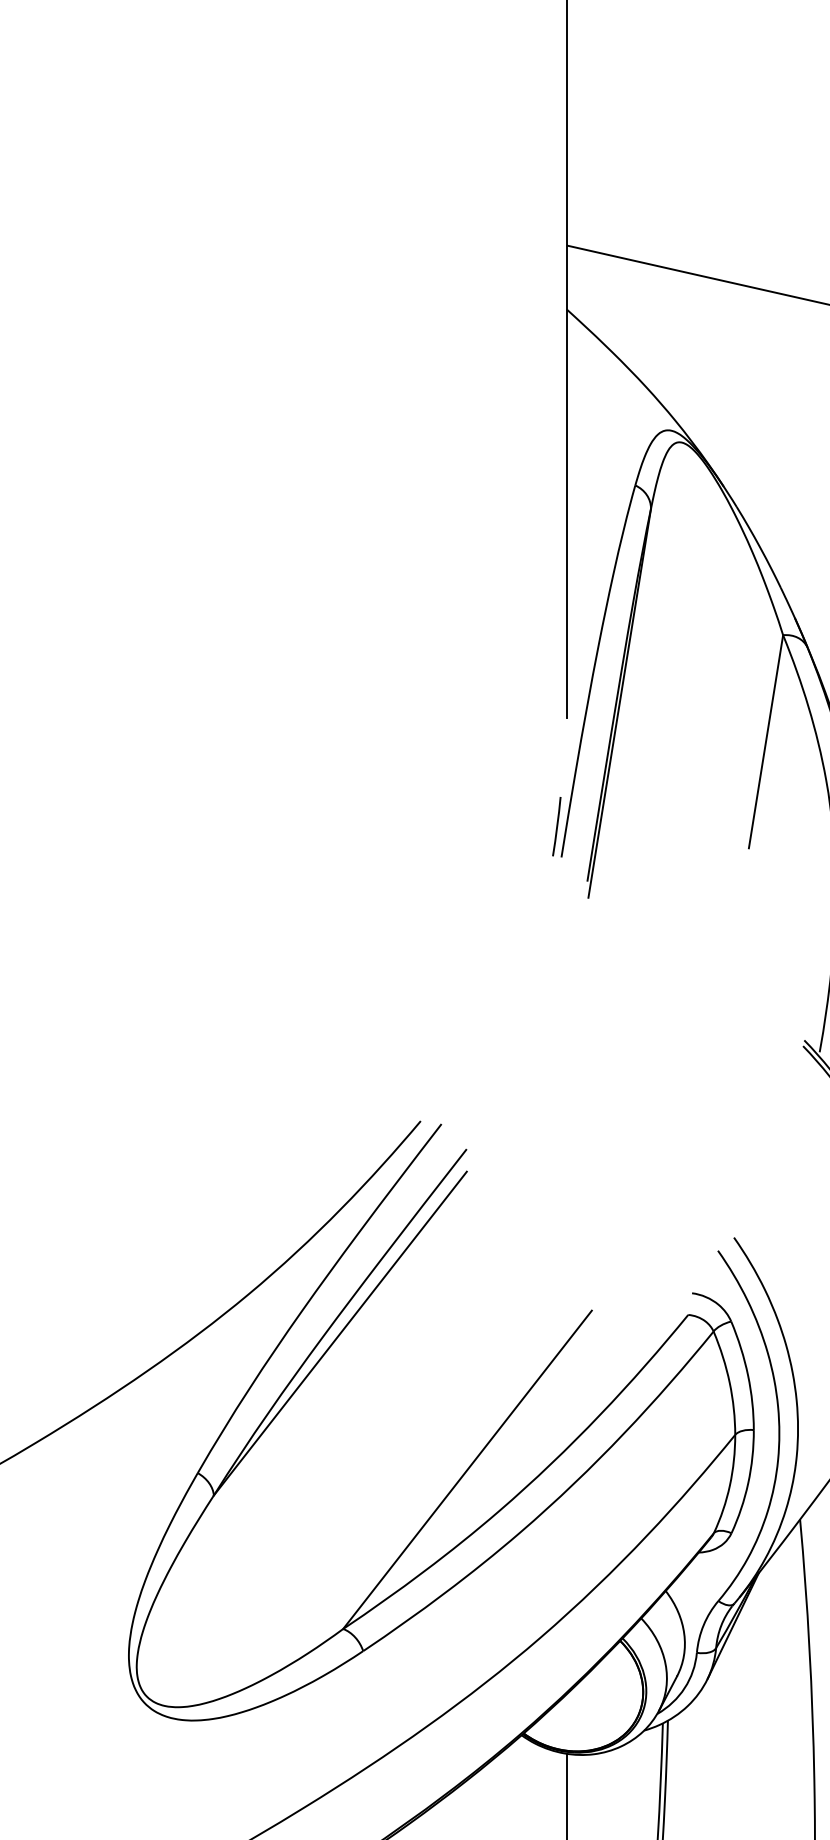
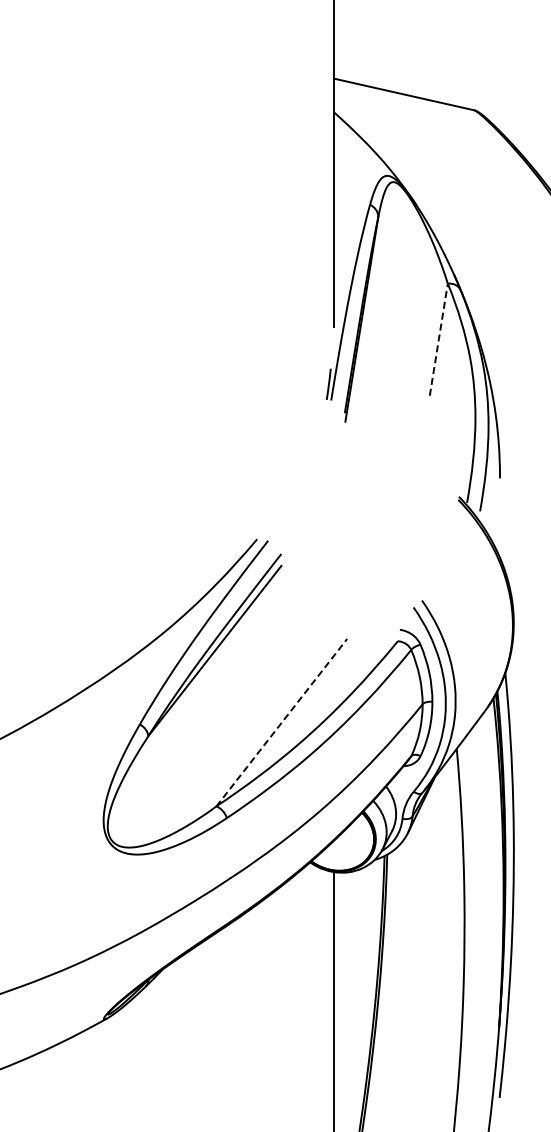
line: (765, 741) -> (438, 339), solid -> dashed
line: (468, 1469) -> (282, 722), solid -> dashed

